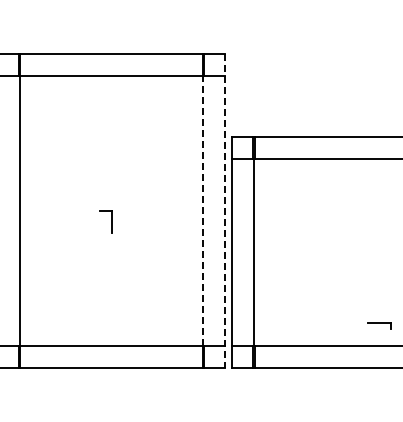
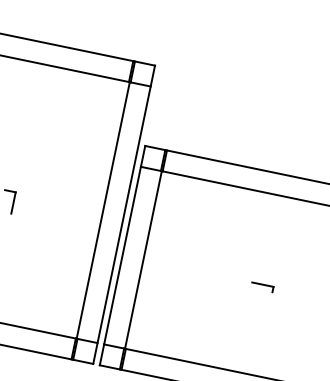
line: (203, 211) -> (103, 210), dashed -> solid
line: (225, 211) -> (124, 215), dashed -> solid
part: (379, 325) -> (262, 286), moved

